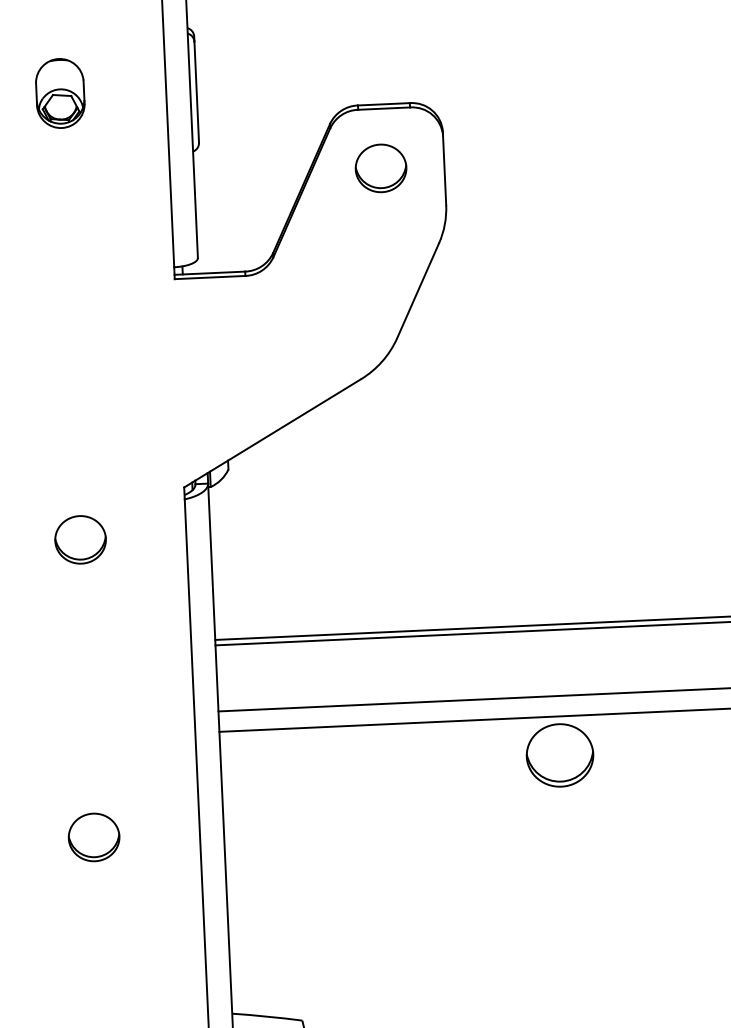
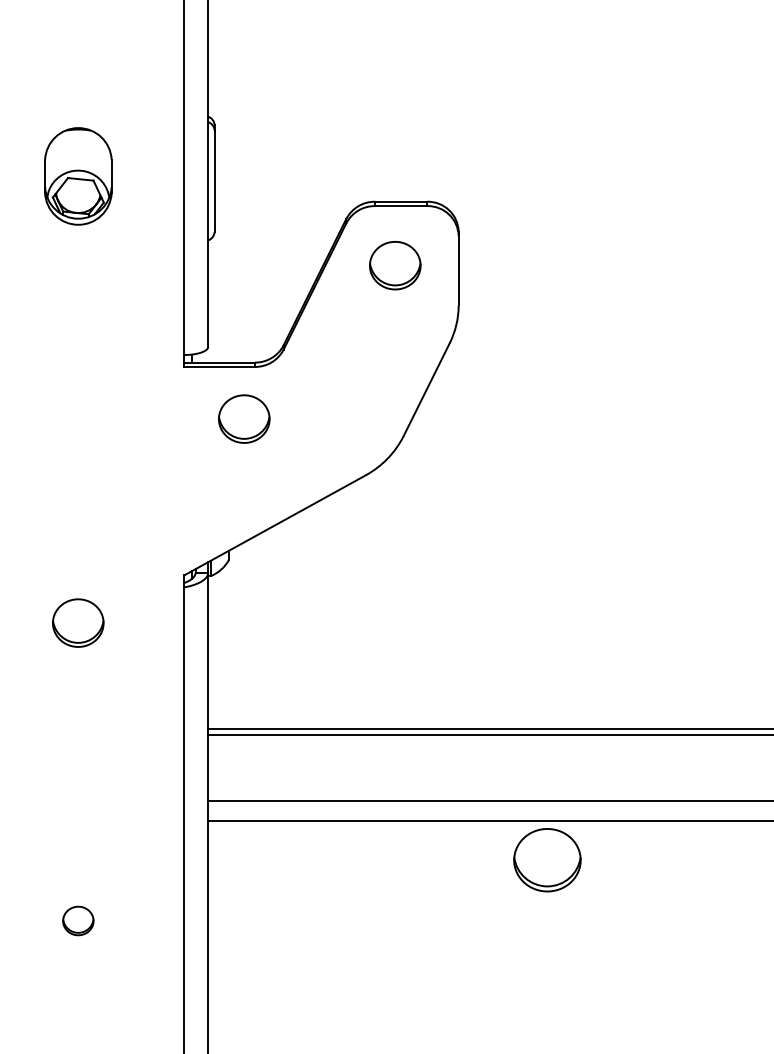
part: (59, 92) -> (77, 175), size x1.4
part: (237, 327) -> (244, 418), added
part: (94, 836) -> (78, 920), size x0.6

